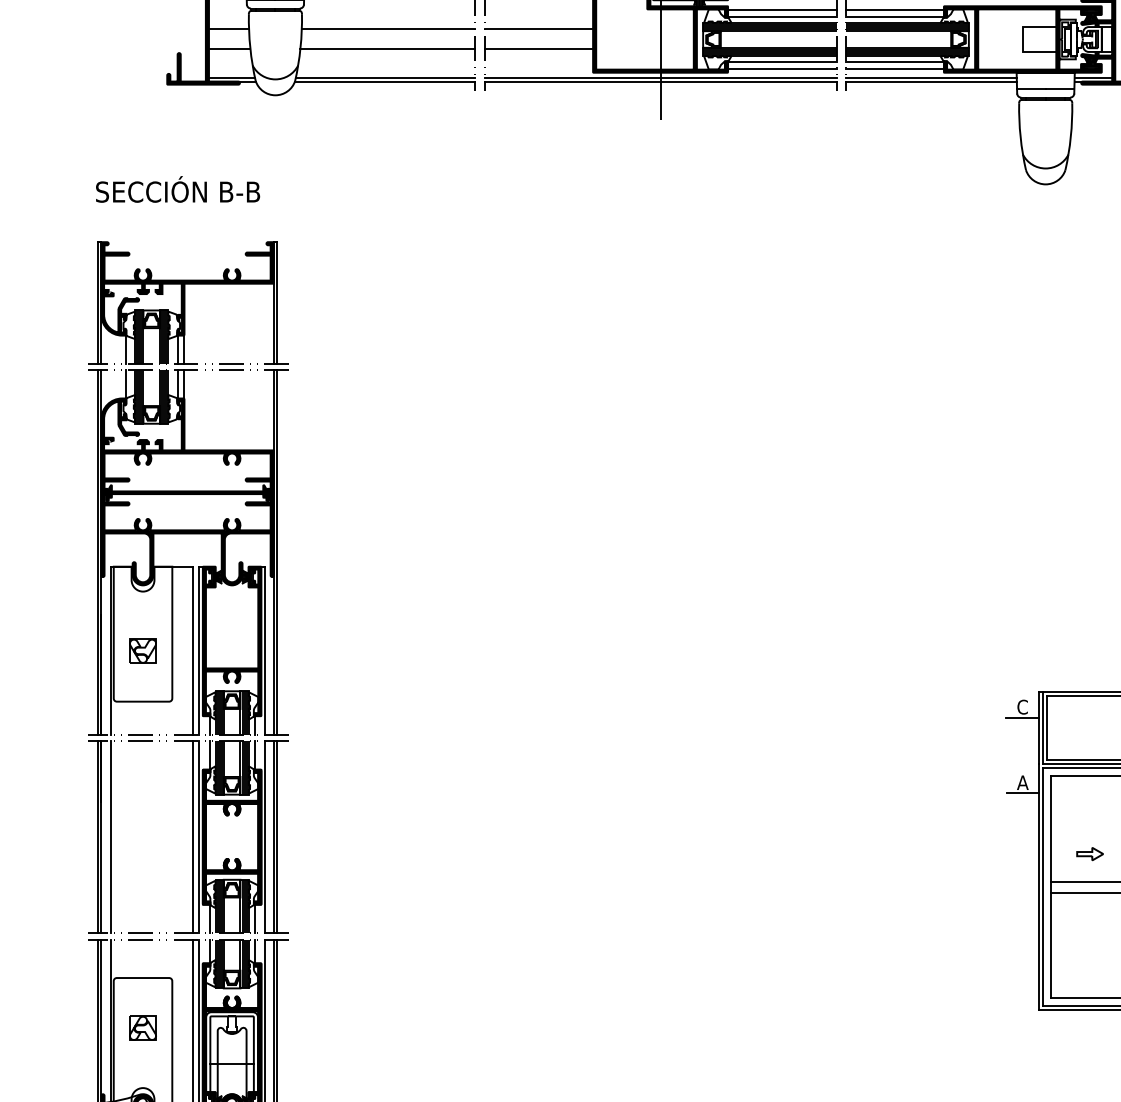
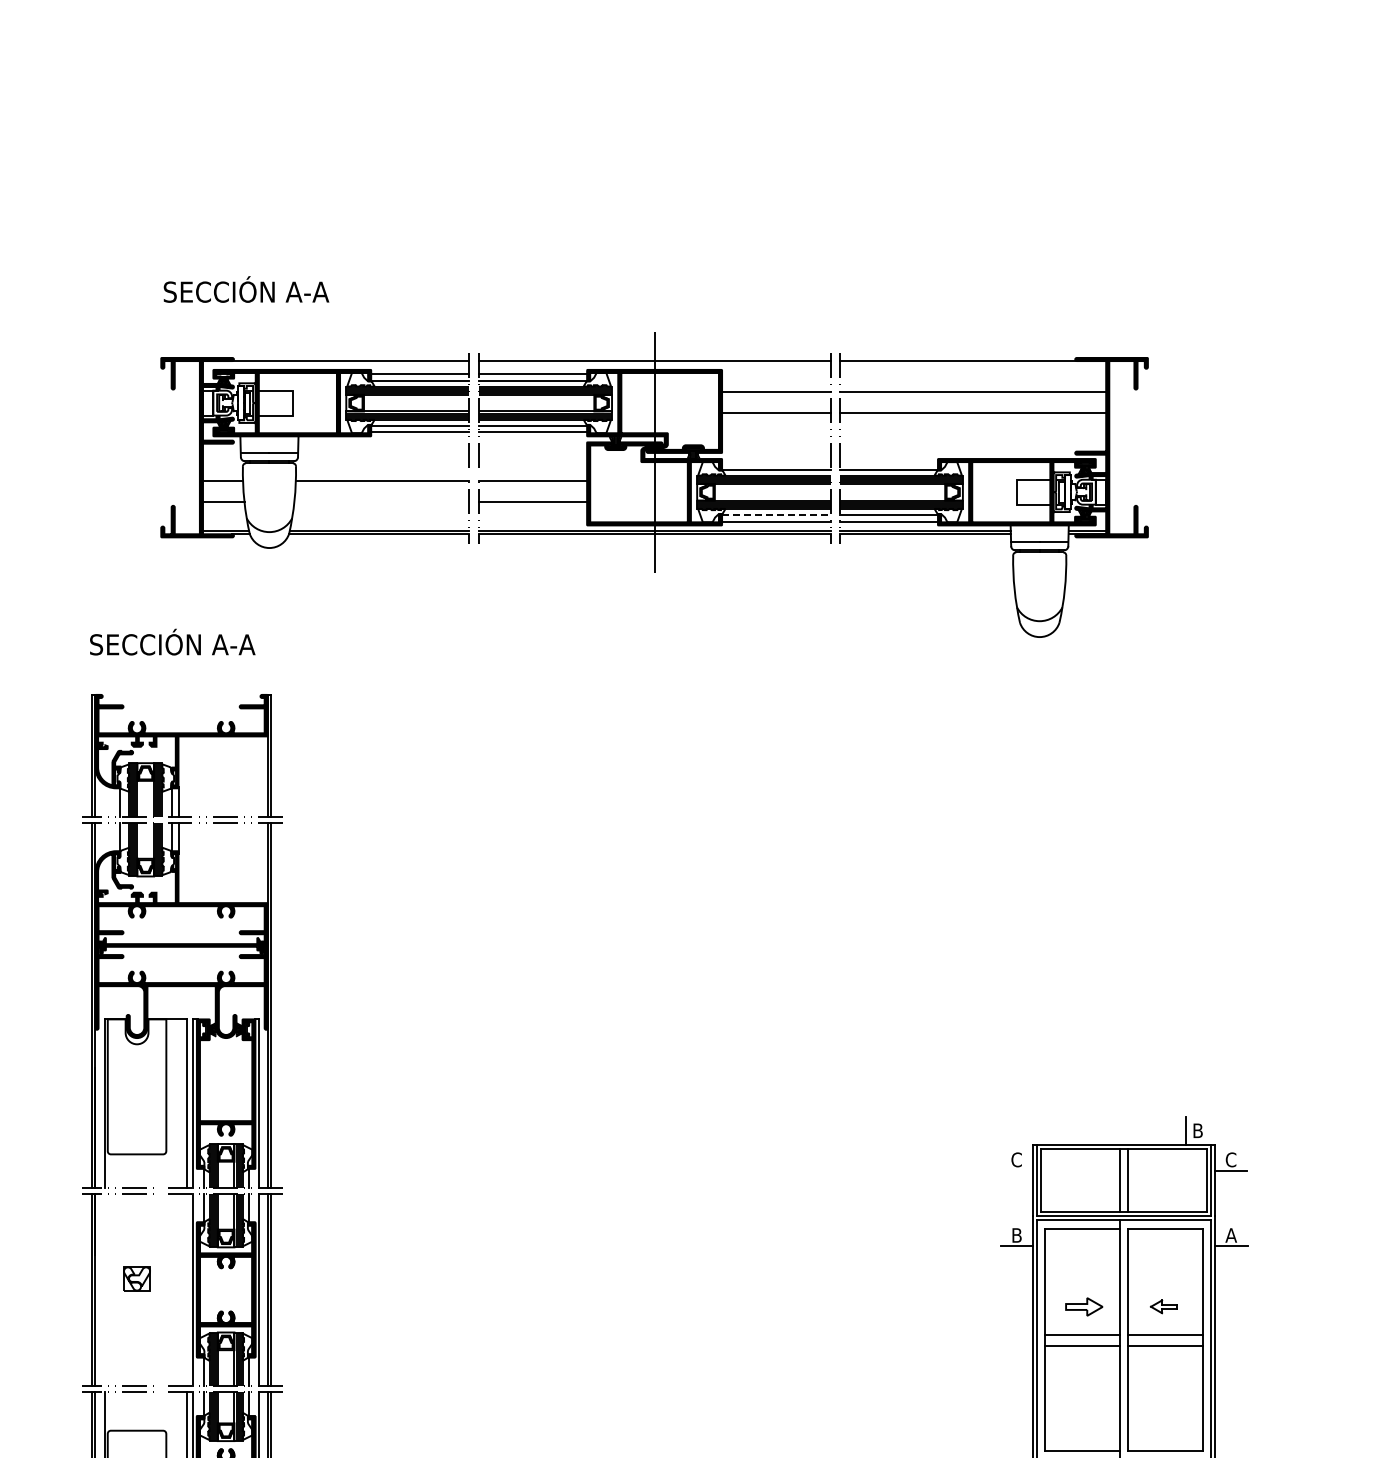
line: (782, 9) -> (776, 462), removed
line: (894, 9) -> (888, 462), removed
line: (387, 49) -> (381, 502), removed
line: (782, 61) -> (776, 514), solid -> dashed
text: (239, 191) -> (233, 644), SECCIÓN B-B -> SECCIÓN A-A
part: (142, 650) -> (136, 1278), moved
line: (1022, 717) -> (1016, 1170), removed
text: (1022, 782) -> (1016, 1235), A -> B
line: (110, 836) -> (104, 1289), removed
line: (192, 836) -> (186, 1289), removed
part: (1089, 853) -> (1083, 1306), size x1.4

